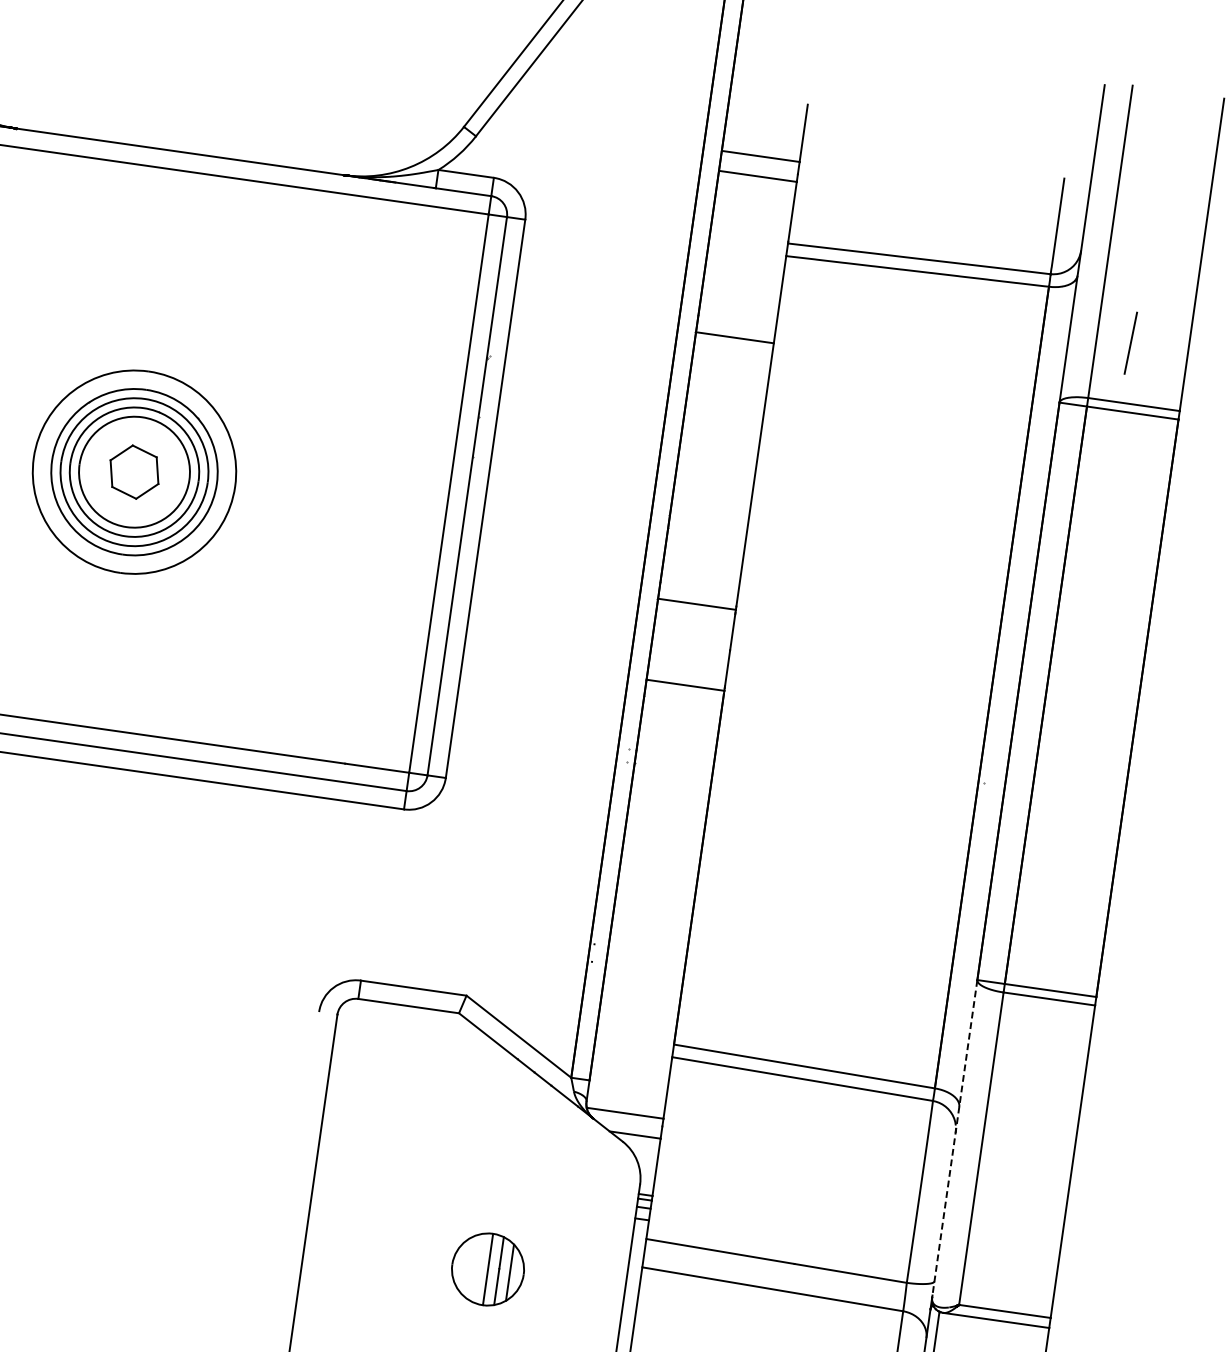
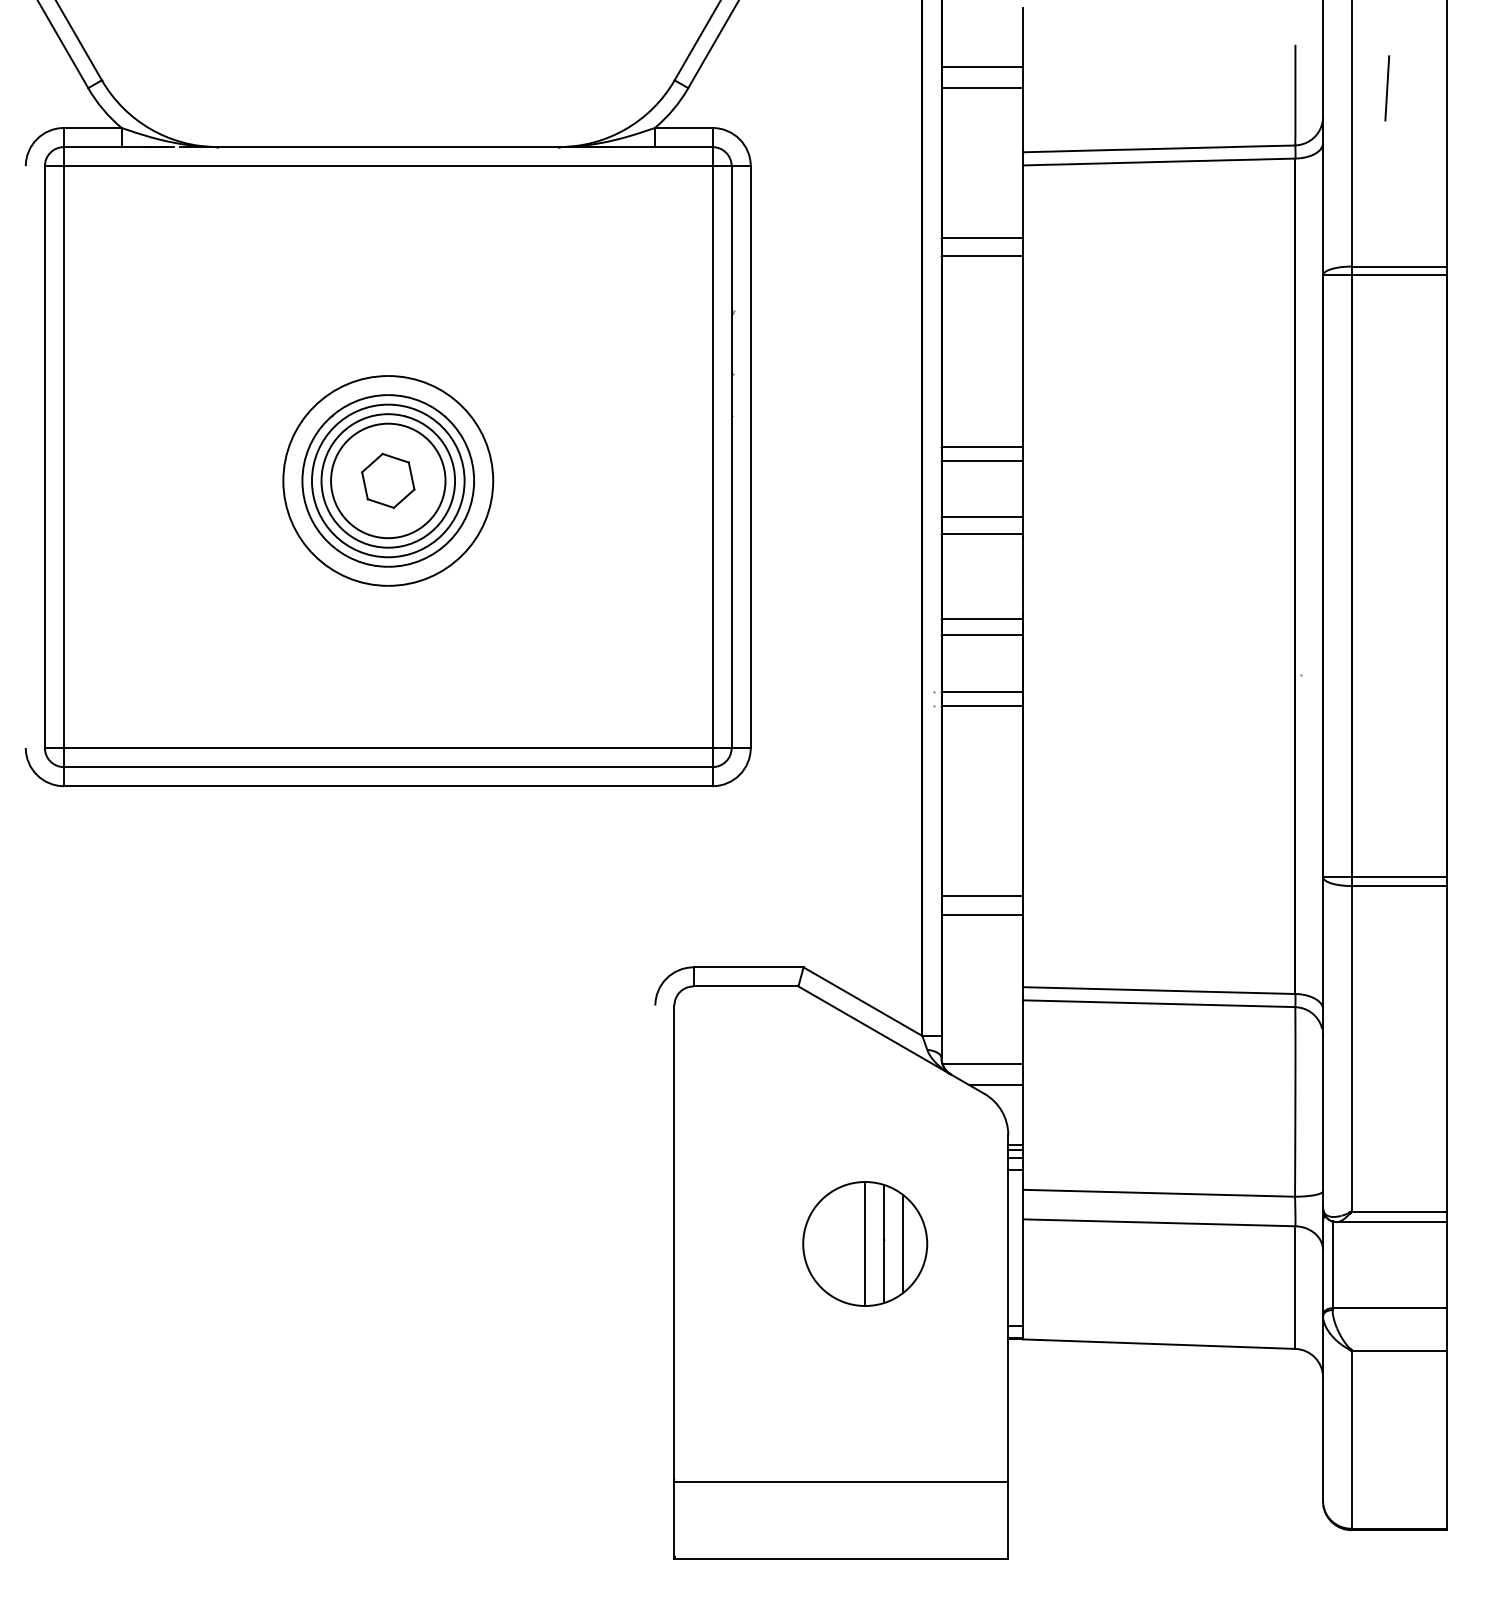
line: (736, 320) -> (981, 238), added
line: (1131, 343) -> (1387, 88), moved
line: (708, 520) -> (981, 446), added
line: (706, 533) -> (981, 460), added
line: (698, 588) -> (981, 517), added
line: (682, 701) -> (981, 635), added
line: (674, 755) -> (981, 691), added
line: (673, 768) -> (981, 705), added
line: (646, 951) -> (981, 896), added
line: (644, 969) -> (981, 914), added
line: (955, 1139) -> (1323, 1043), dashed -> solid
part: (488, 1269) -> (865, 1243), size x1.67

